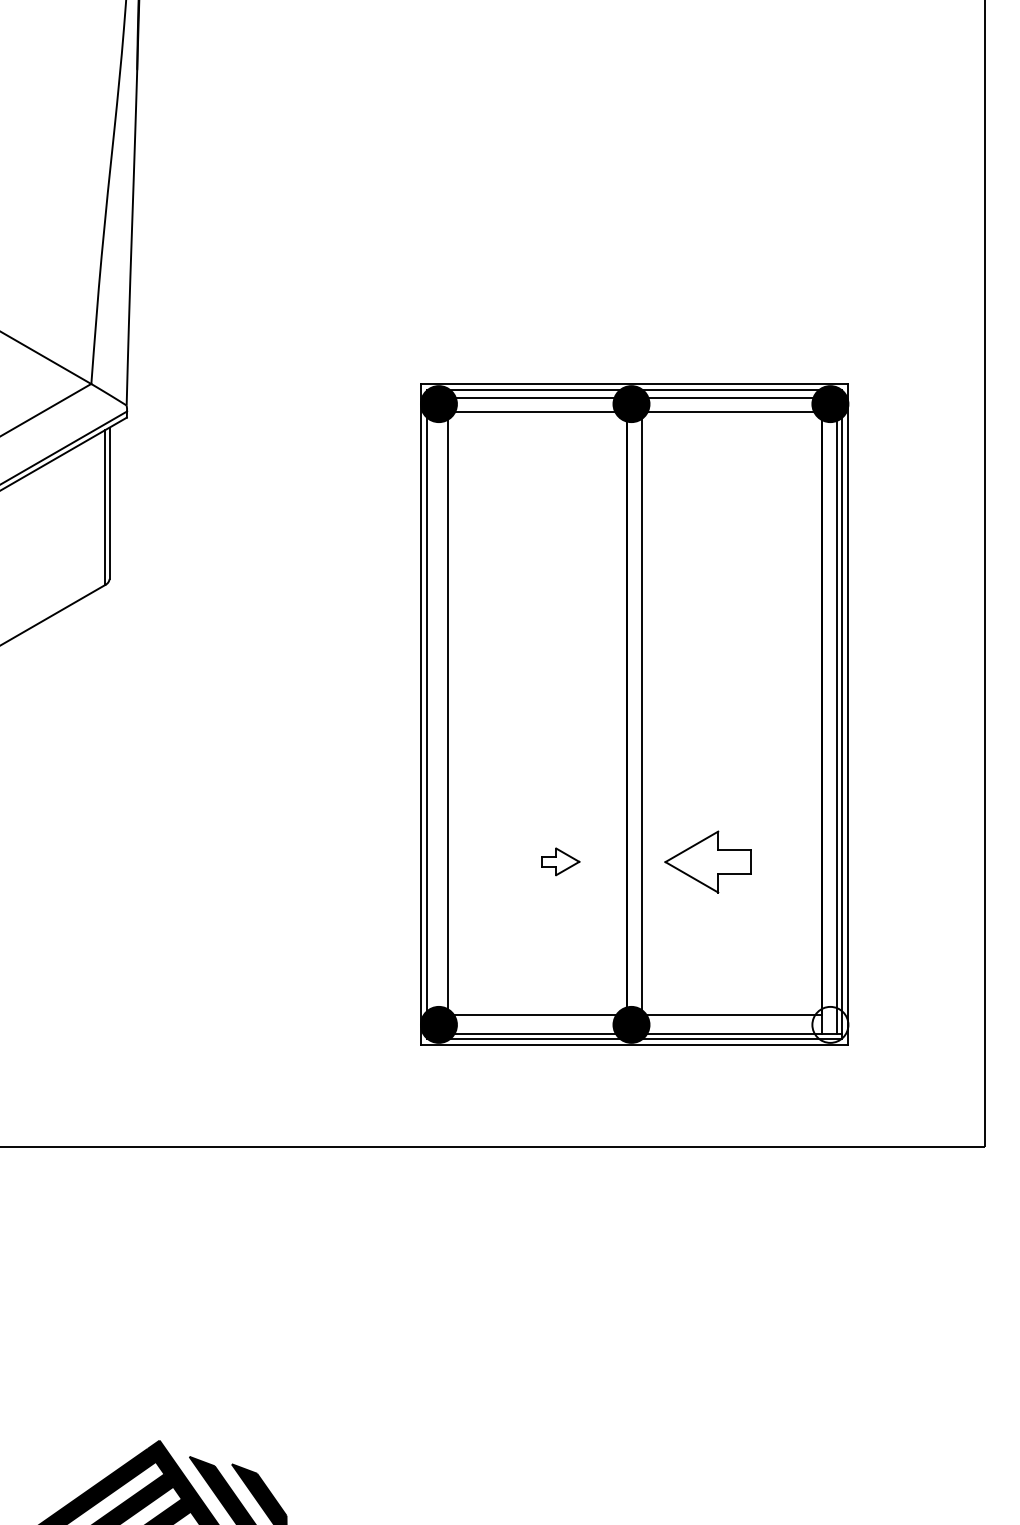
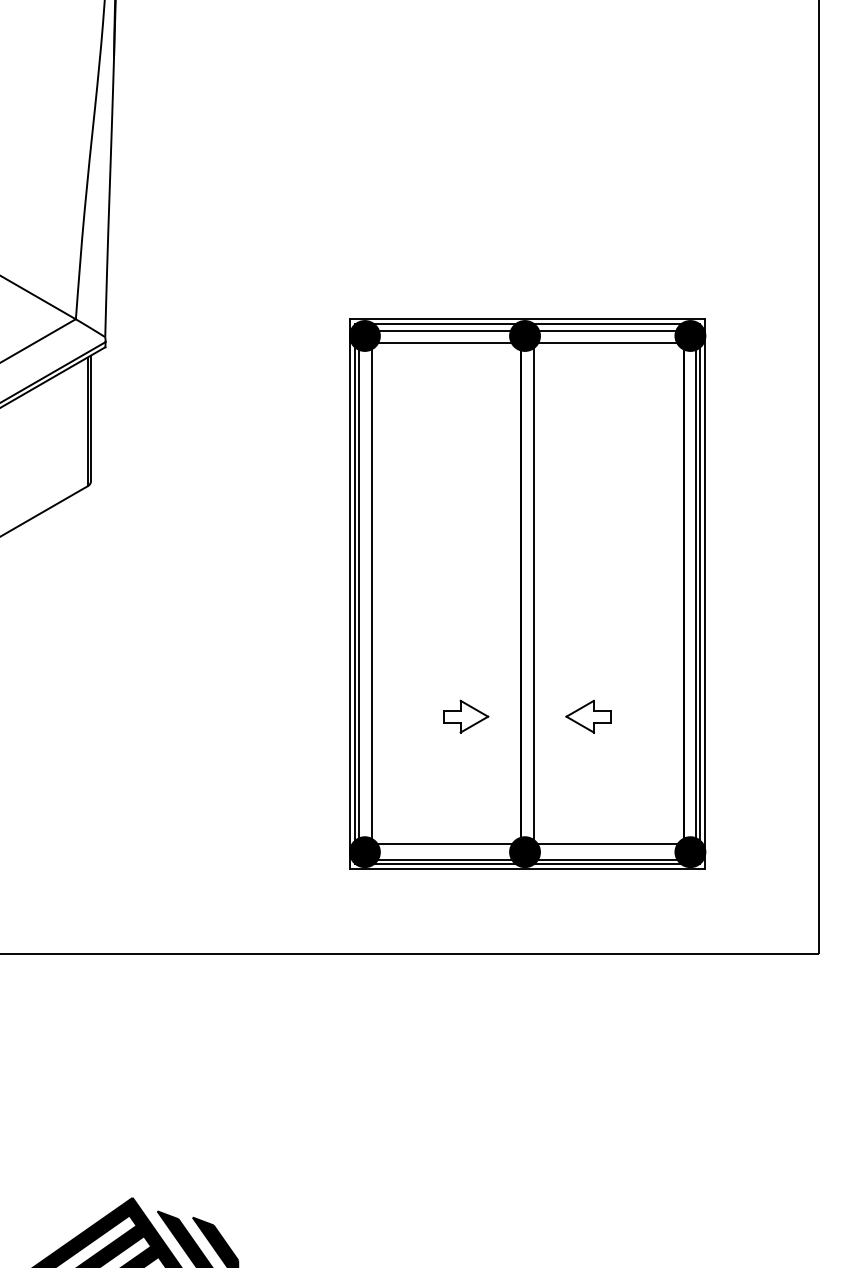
line: (432, 714) -> (359, 594), added
part: (561, 861) -> (466, 716), size x1.43
part: (707, 861) -> (588, 716), size x0.62
fill: (830, 1025) -> (690, 852), added

